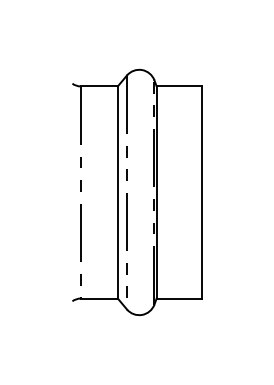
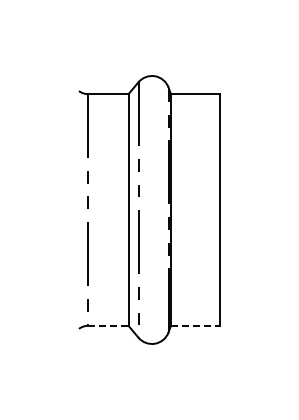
line: (99, 298) -> (108, 325), solid -> dashed
line: (179, 298) -> (195, 325), solid -> dashed

